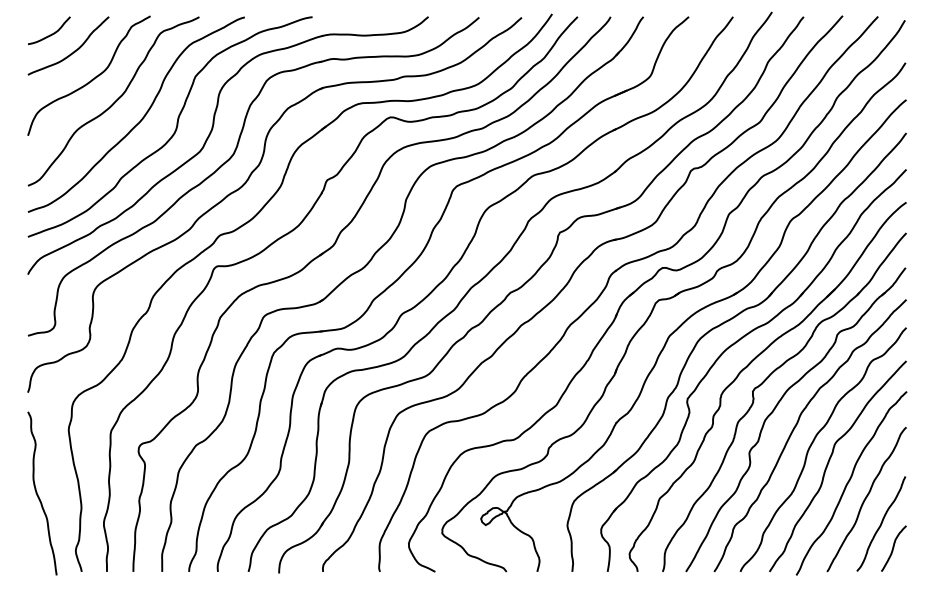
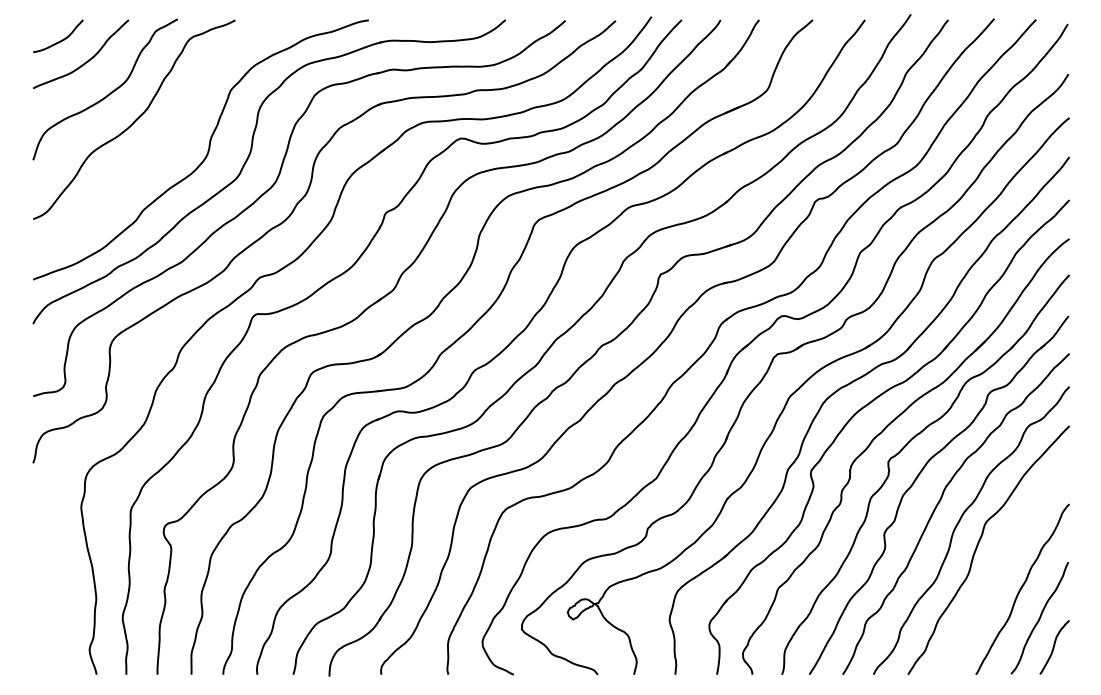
curve: (140, 119) -> (165, 141), removed
curve: (849, 482) -> (1002, 569), removed
curve: (38, 494) -> (45, 583), removed

